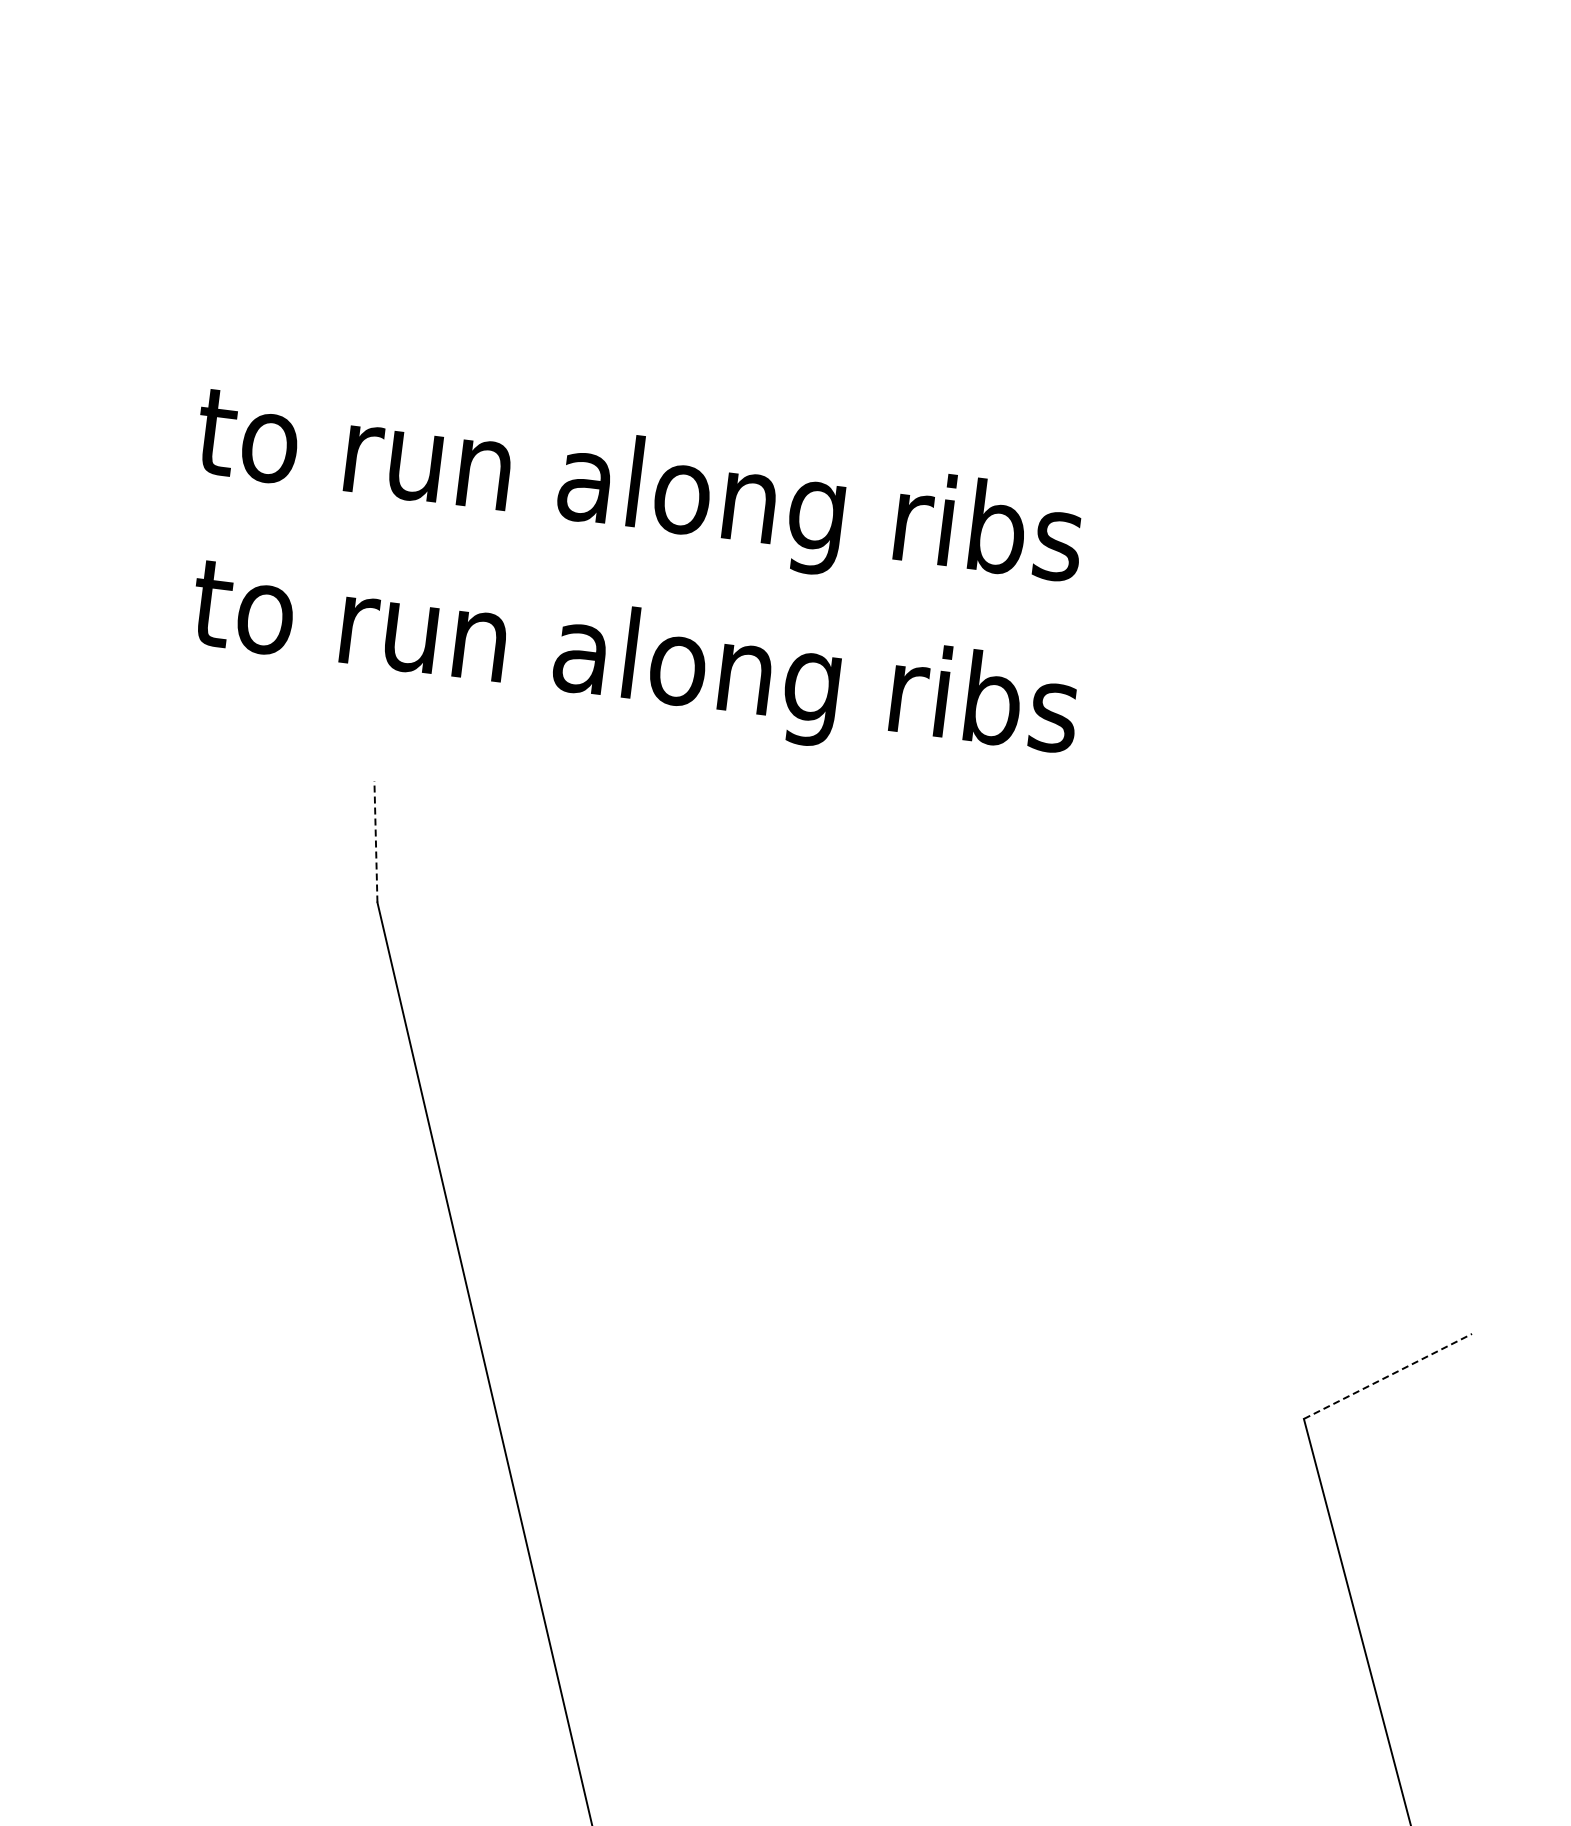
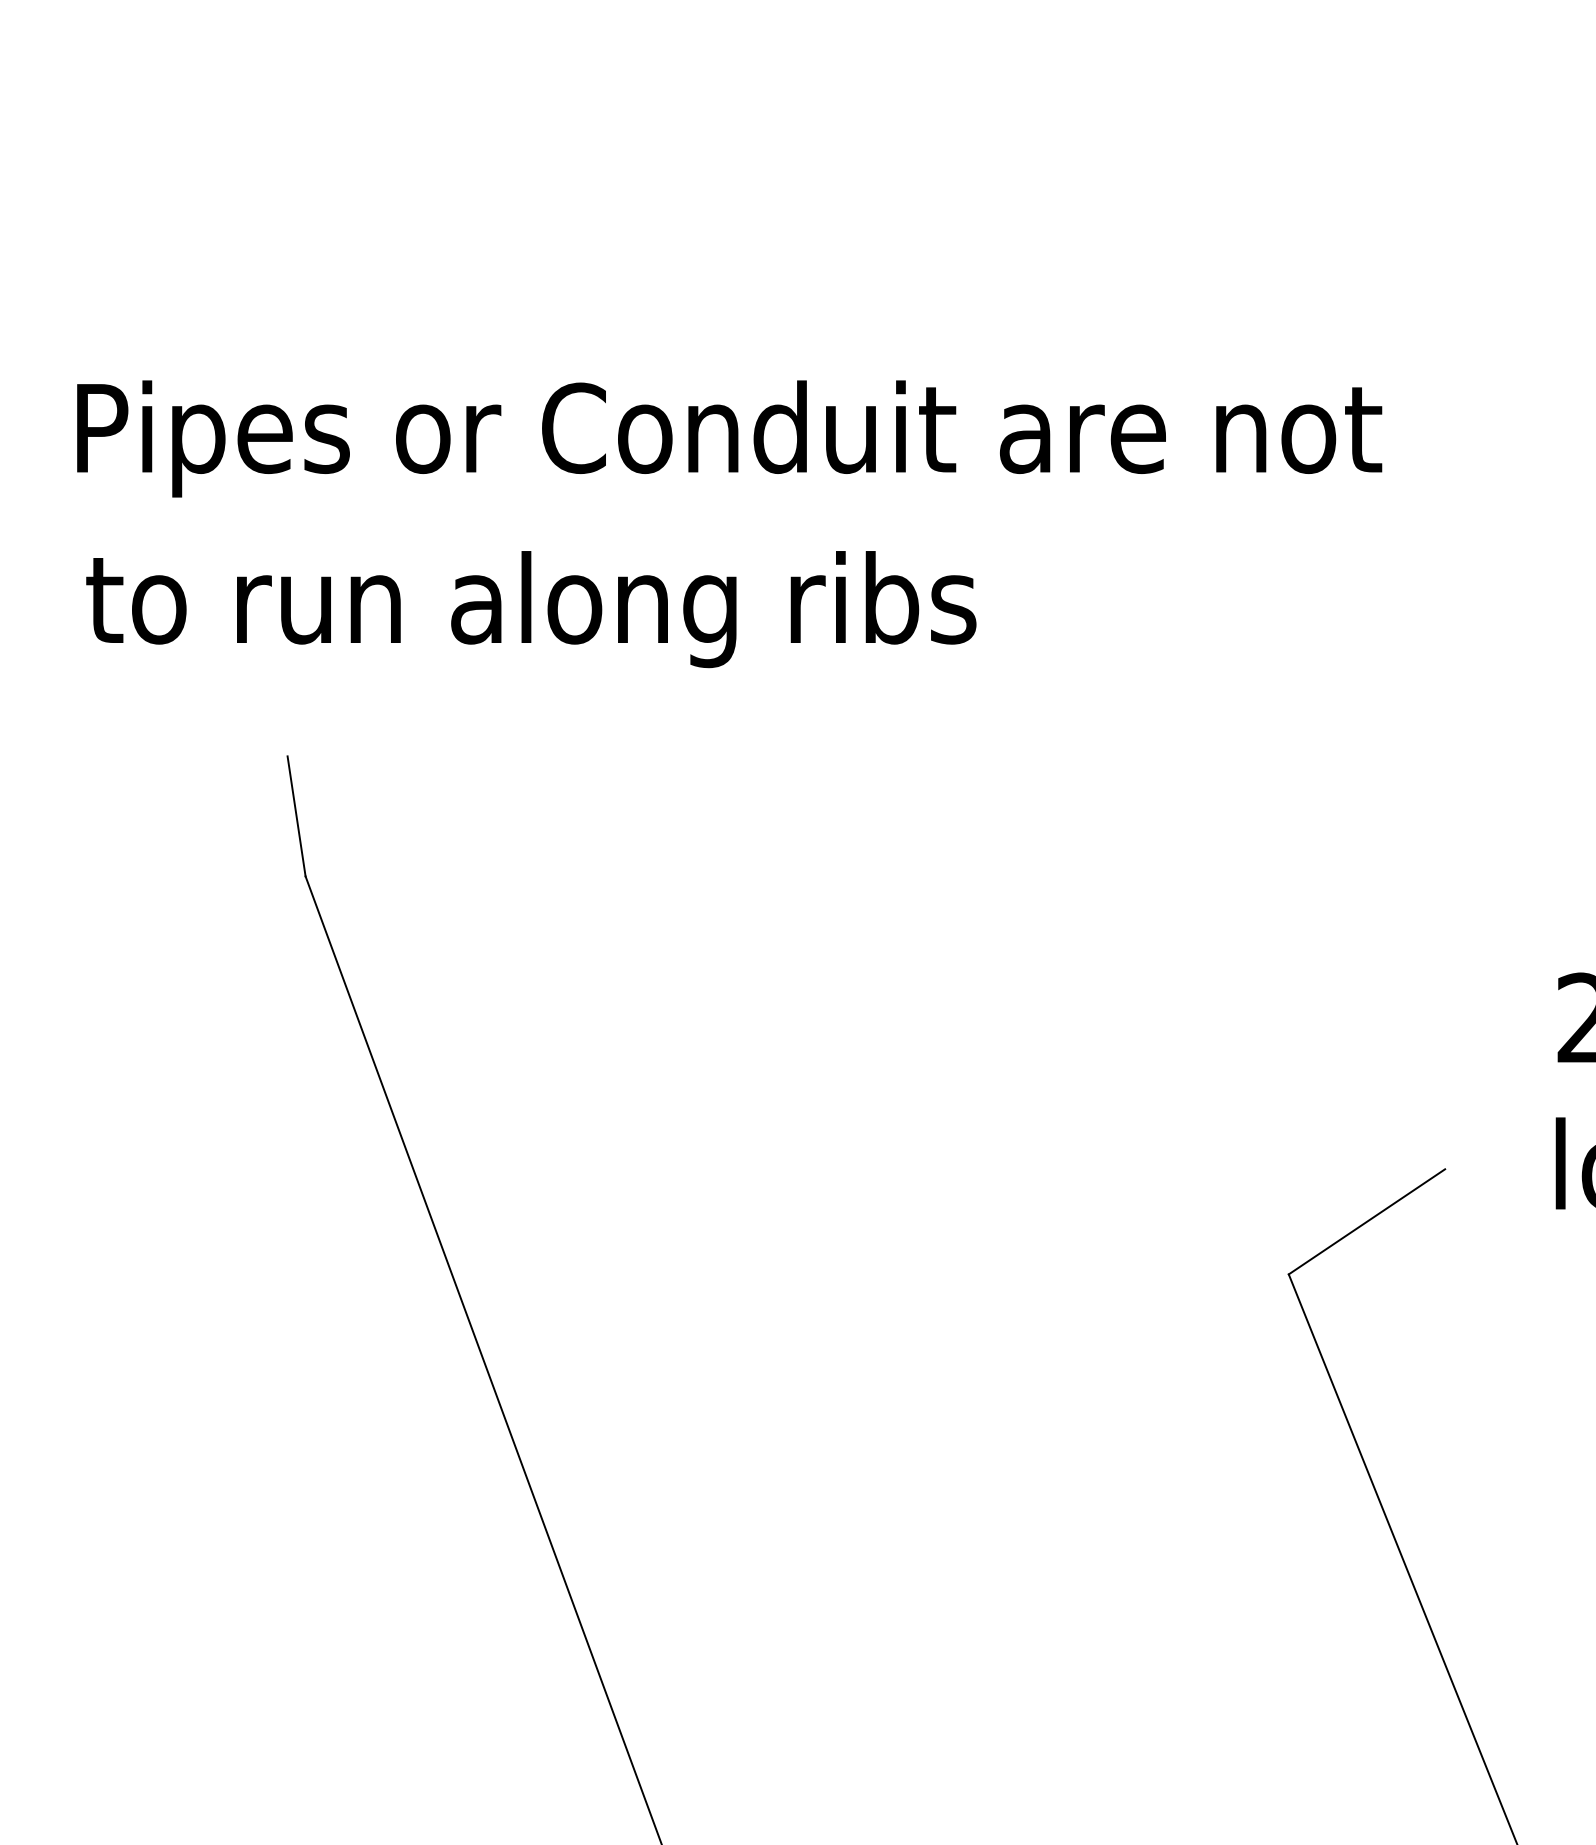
text: (848, 519) -> (725, 438), to run along ribs -> Pipes or Conduit are not
line: (375, 841) -> (296, 816), dashed -> solid
line: (1388, 1376) -> (1367, 1221), dashed -> solid

